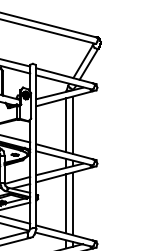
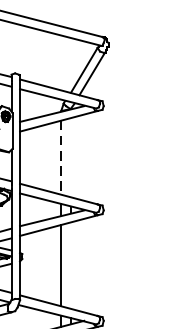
line: (73, 124) -> (70, 156), removed
line: (66, 125) -> (61, 158), solid -> dashed
line: (73, 203) -> (70, 265), removed

